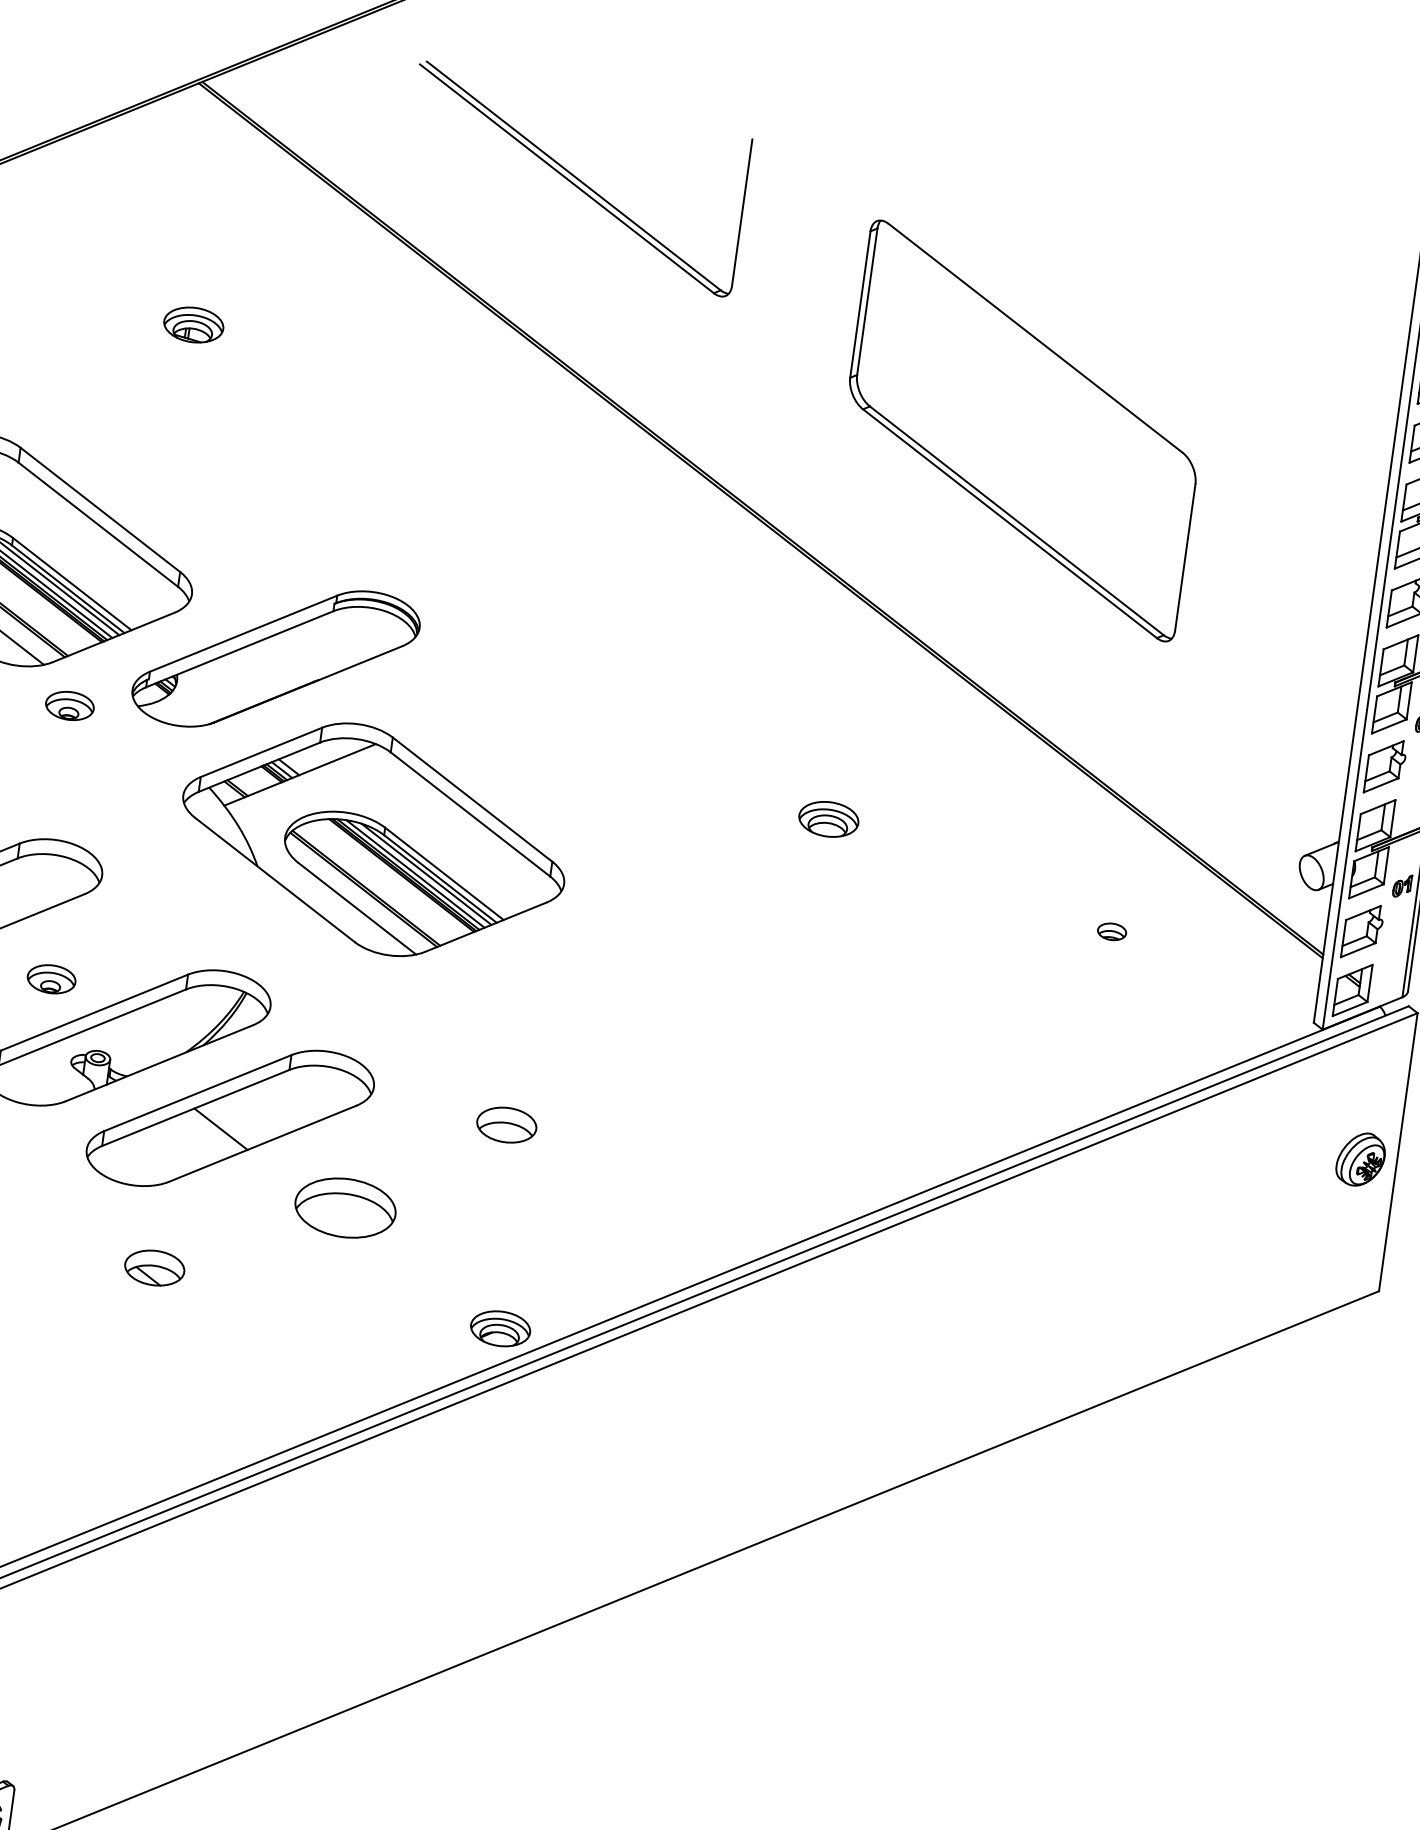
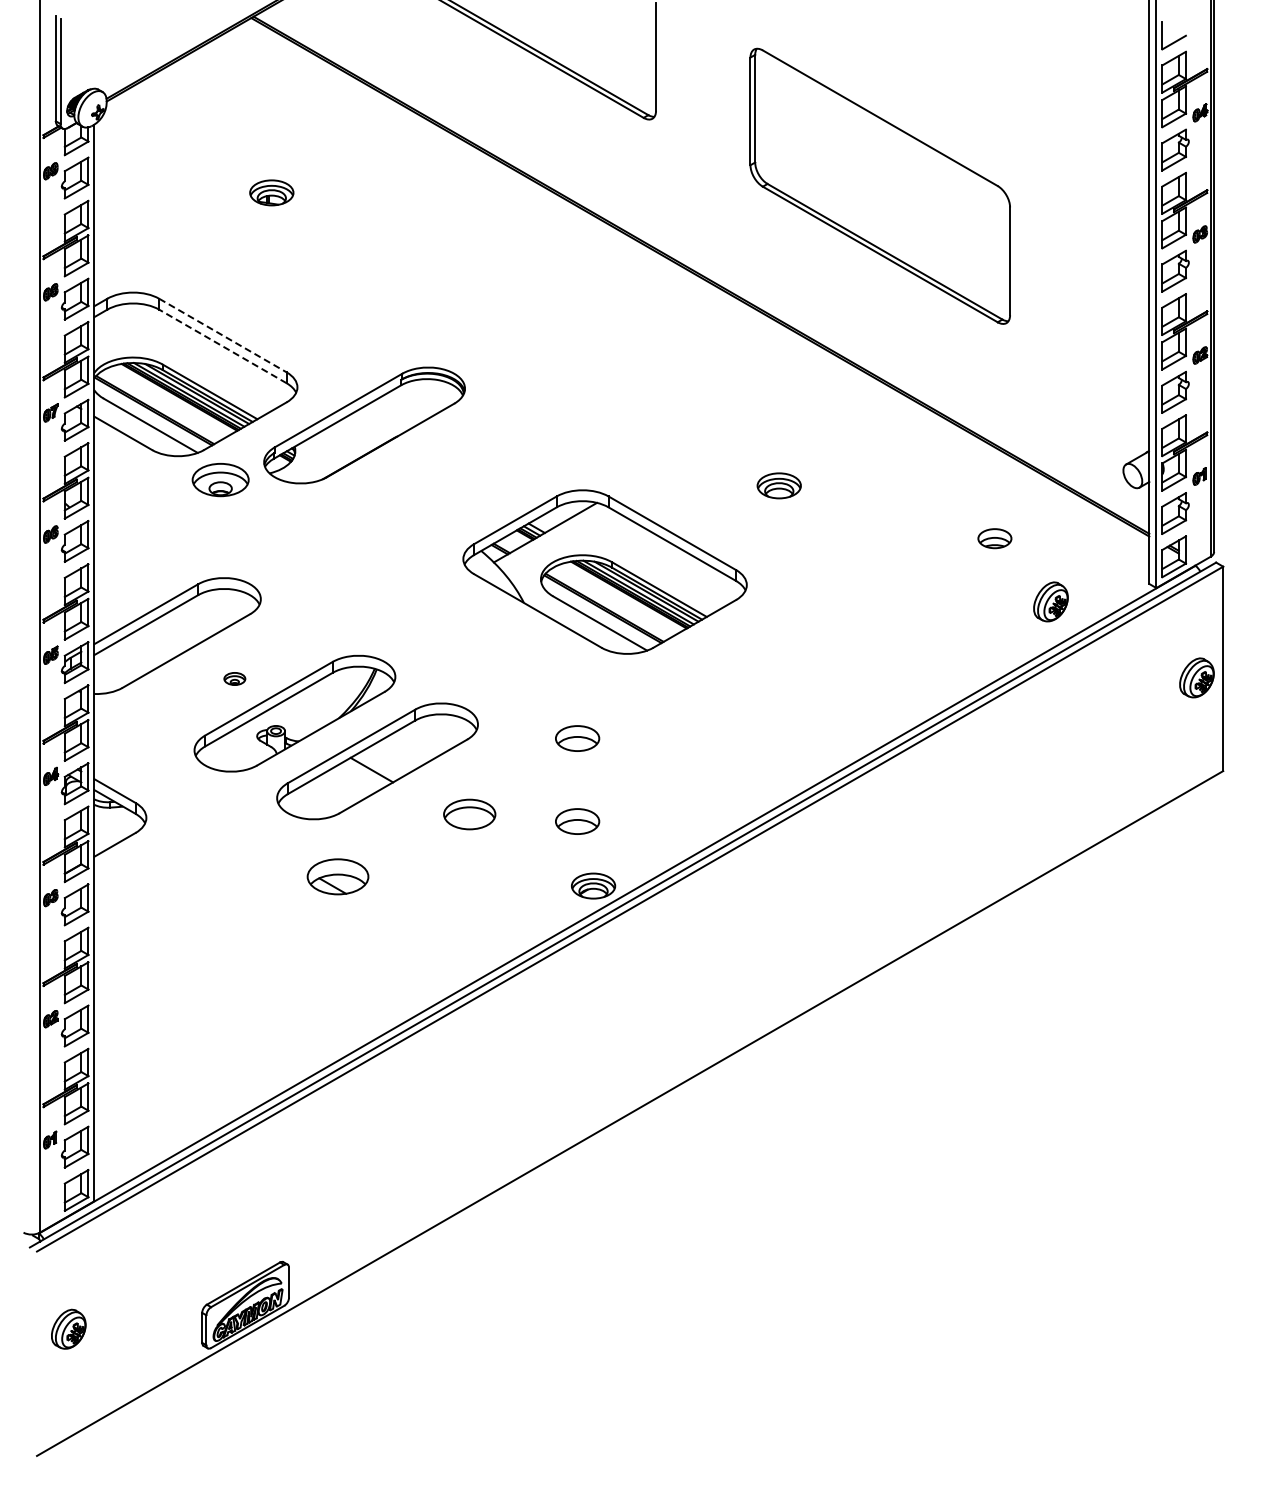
line: (99, 509) -> (222, 335), solid -> dashed
line: (97, 524) -> (222, 346), solid -> dashed
part: (69, 705) -> (220, 479), size x1.6
part: (373, 838) -> (604, 571), moved
part: (1111, 931) -> (994, 538), size x1.6
part: (51, 978) -> (234, 678), size x0.6
part: (1176, 1027) -> (1050, 601), added
part: (345, 1208) -> (469, 814), size x0.7
part: (490, 1237) -> (577, 821), added
part: (154, 1267) -> (337, 876), size x1.4

